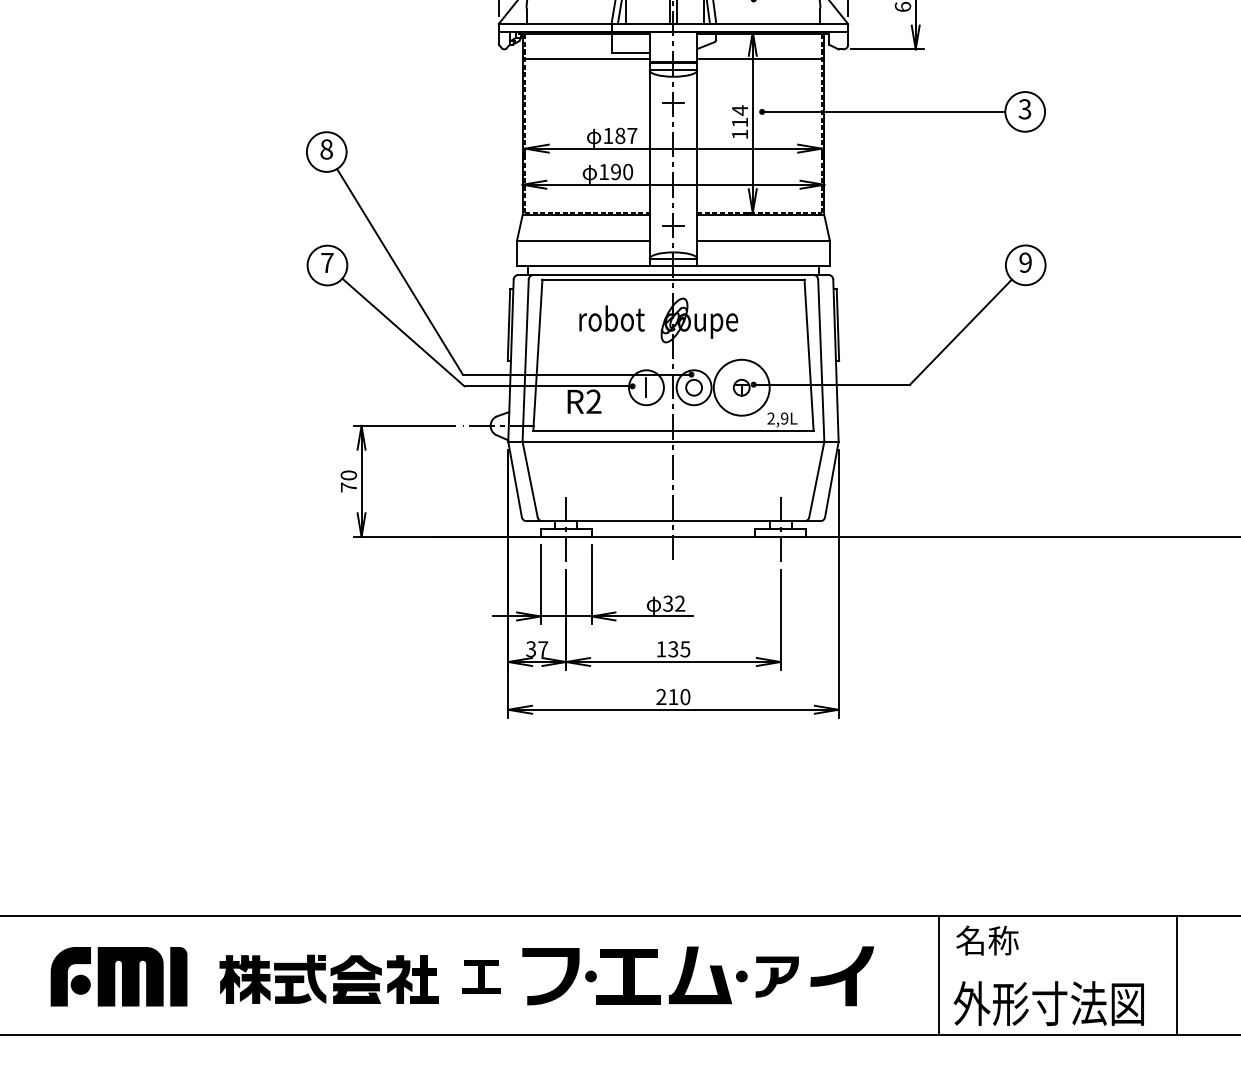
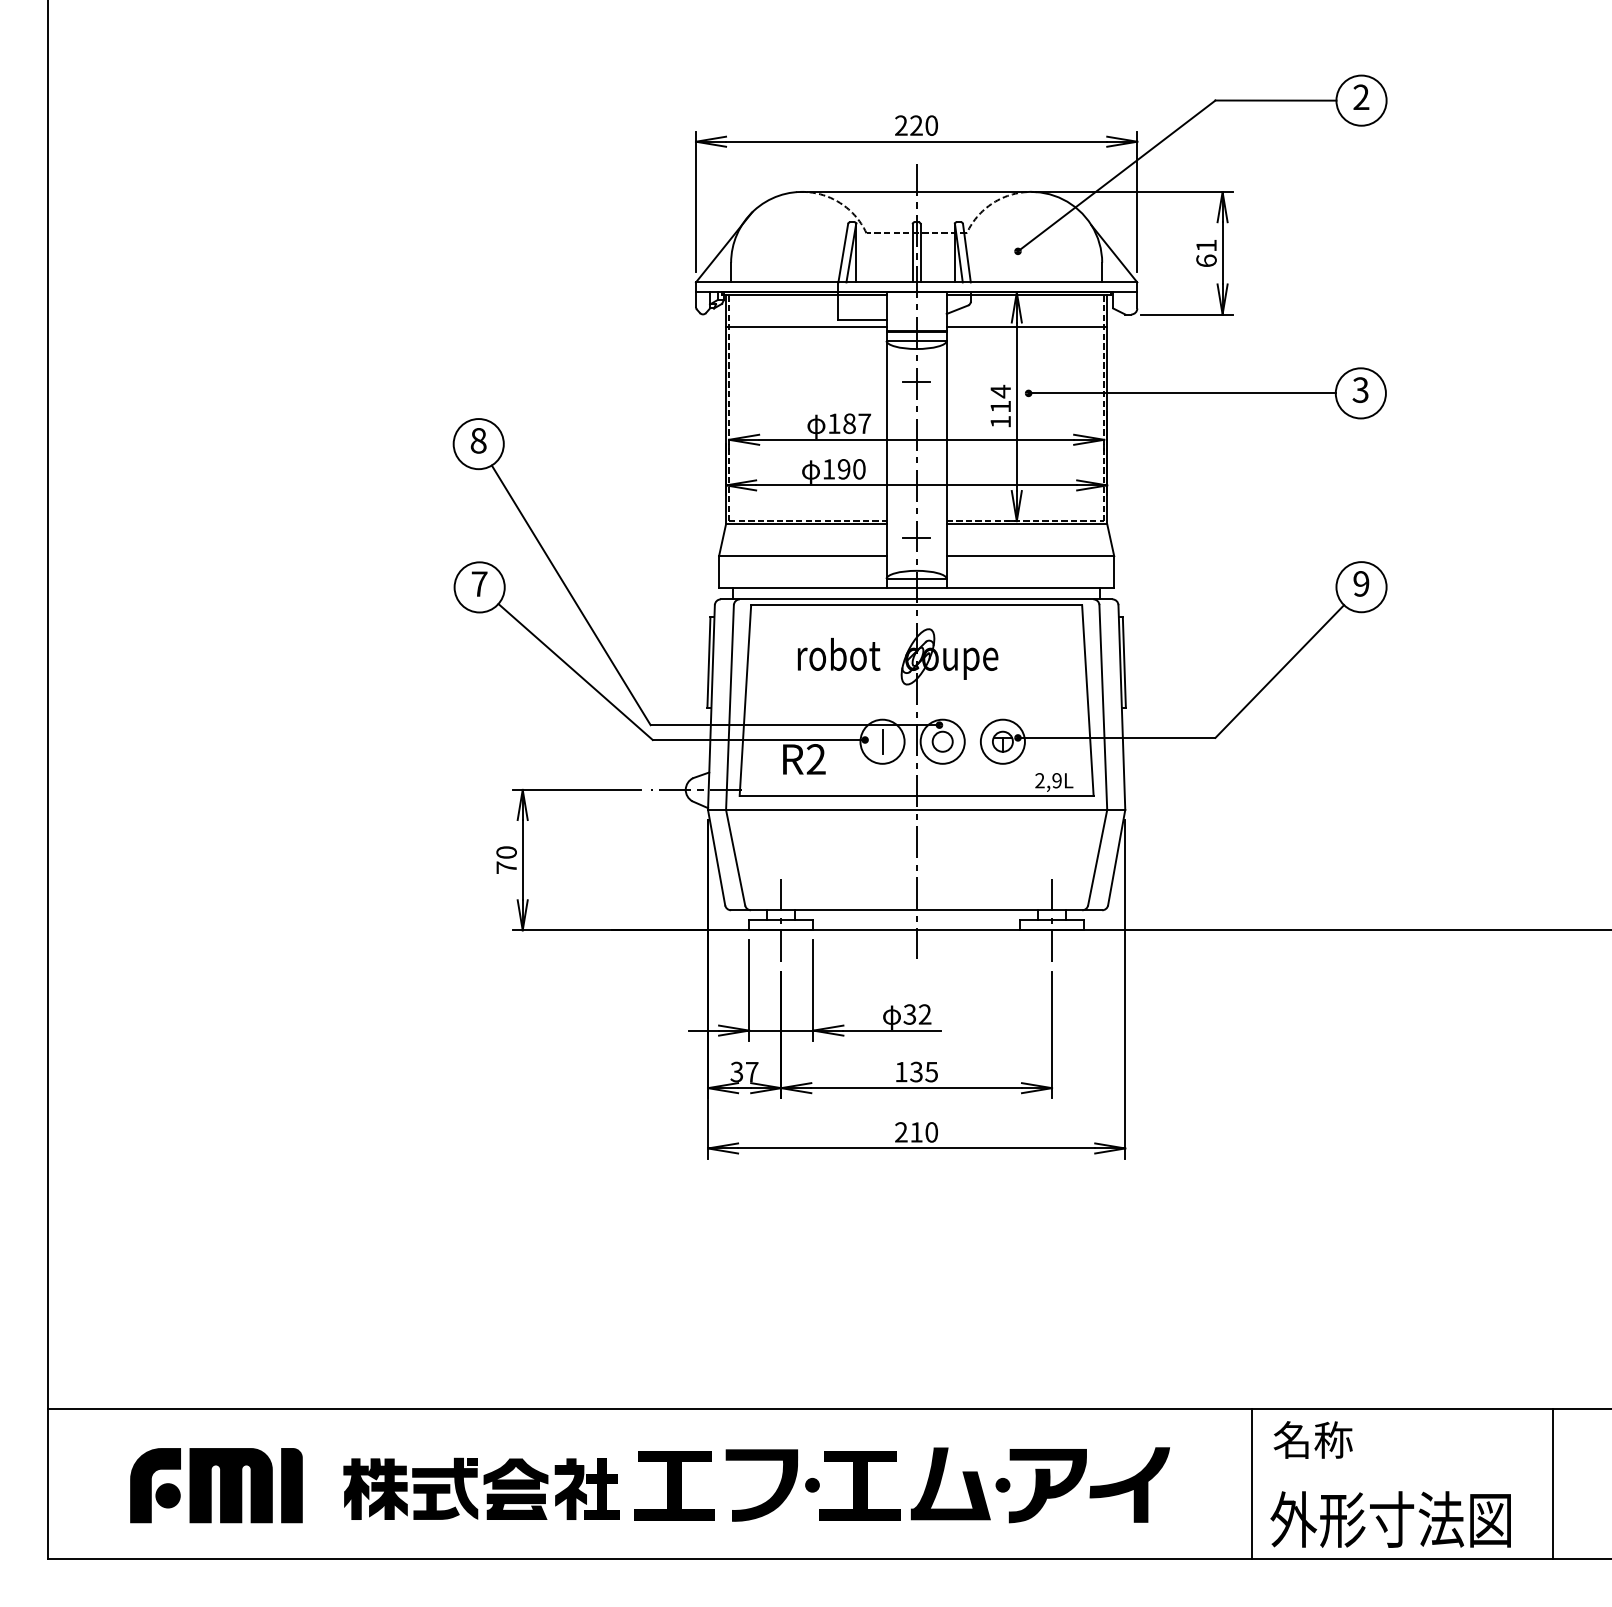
circle: (741, 387) -> (1002, 741), size x0.62
part: (481, 976) -> (674, 1485), size x1.67
part: (777, 977) -> (1047, 1486), size x1.43

